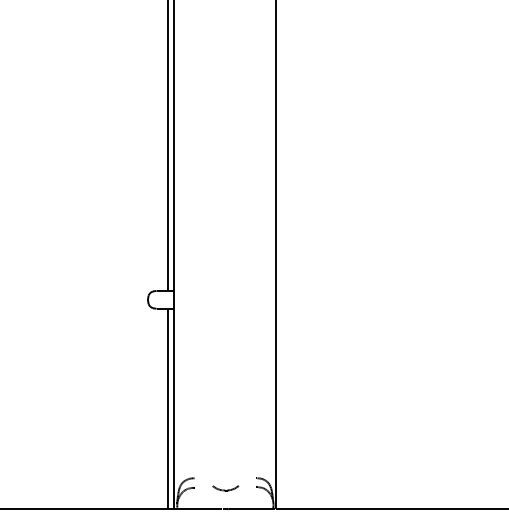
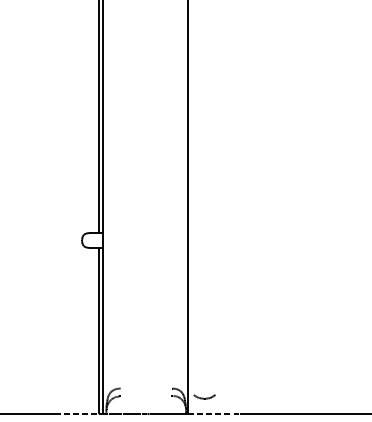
part: (225, 488) -> (204, 397), moved
line: (141, 509) -> (76, 414), solid -> dashed
line: (307, 509) -> (214, 414), solid -> dashed

